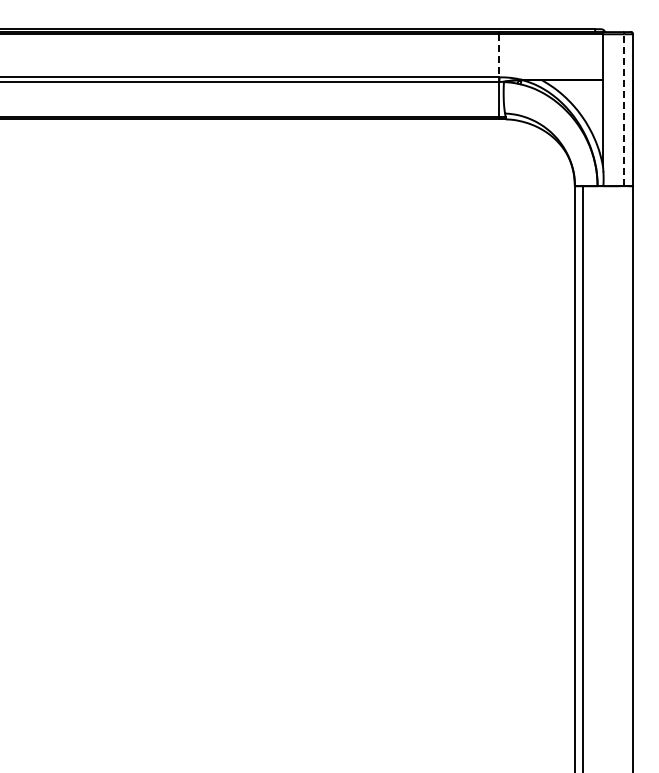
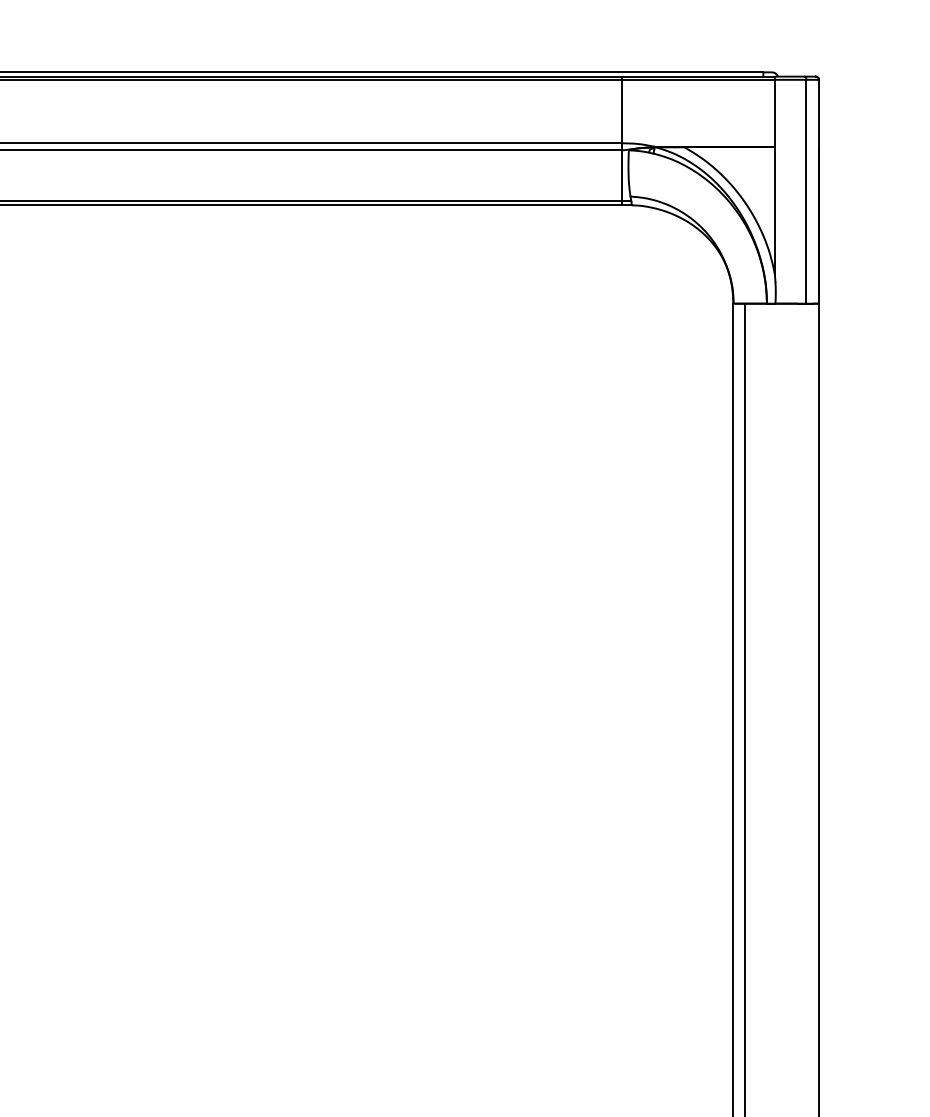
line: (499, 55) -> (622, 111), dashed -> solid
line: (624, 110) -> (806, 192), dashed -> solid

